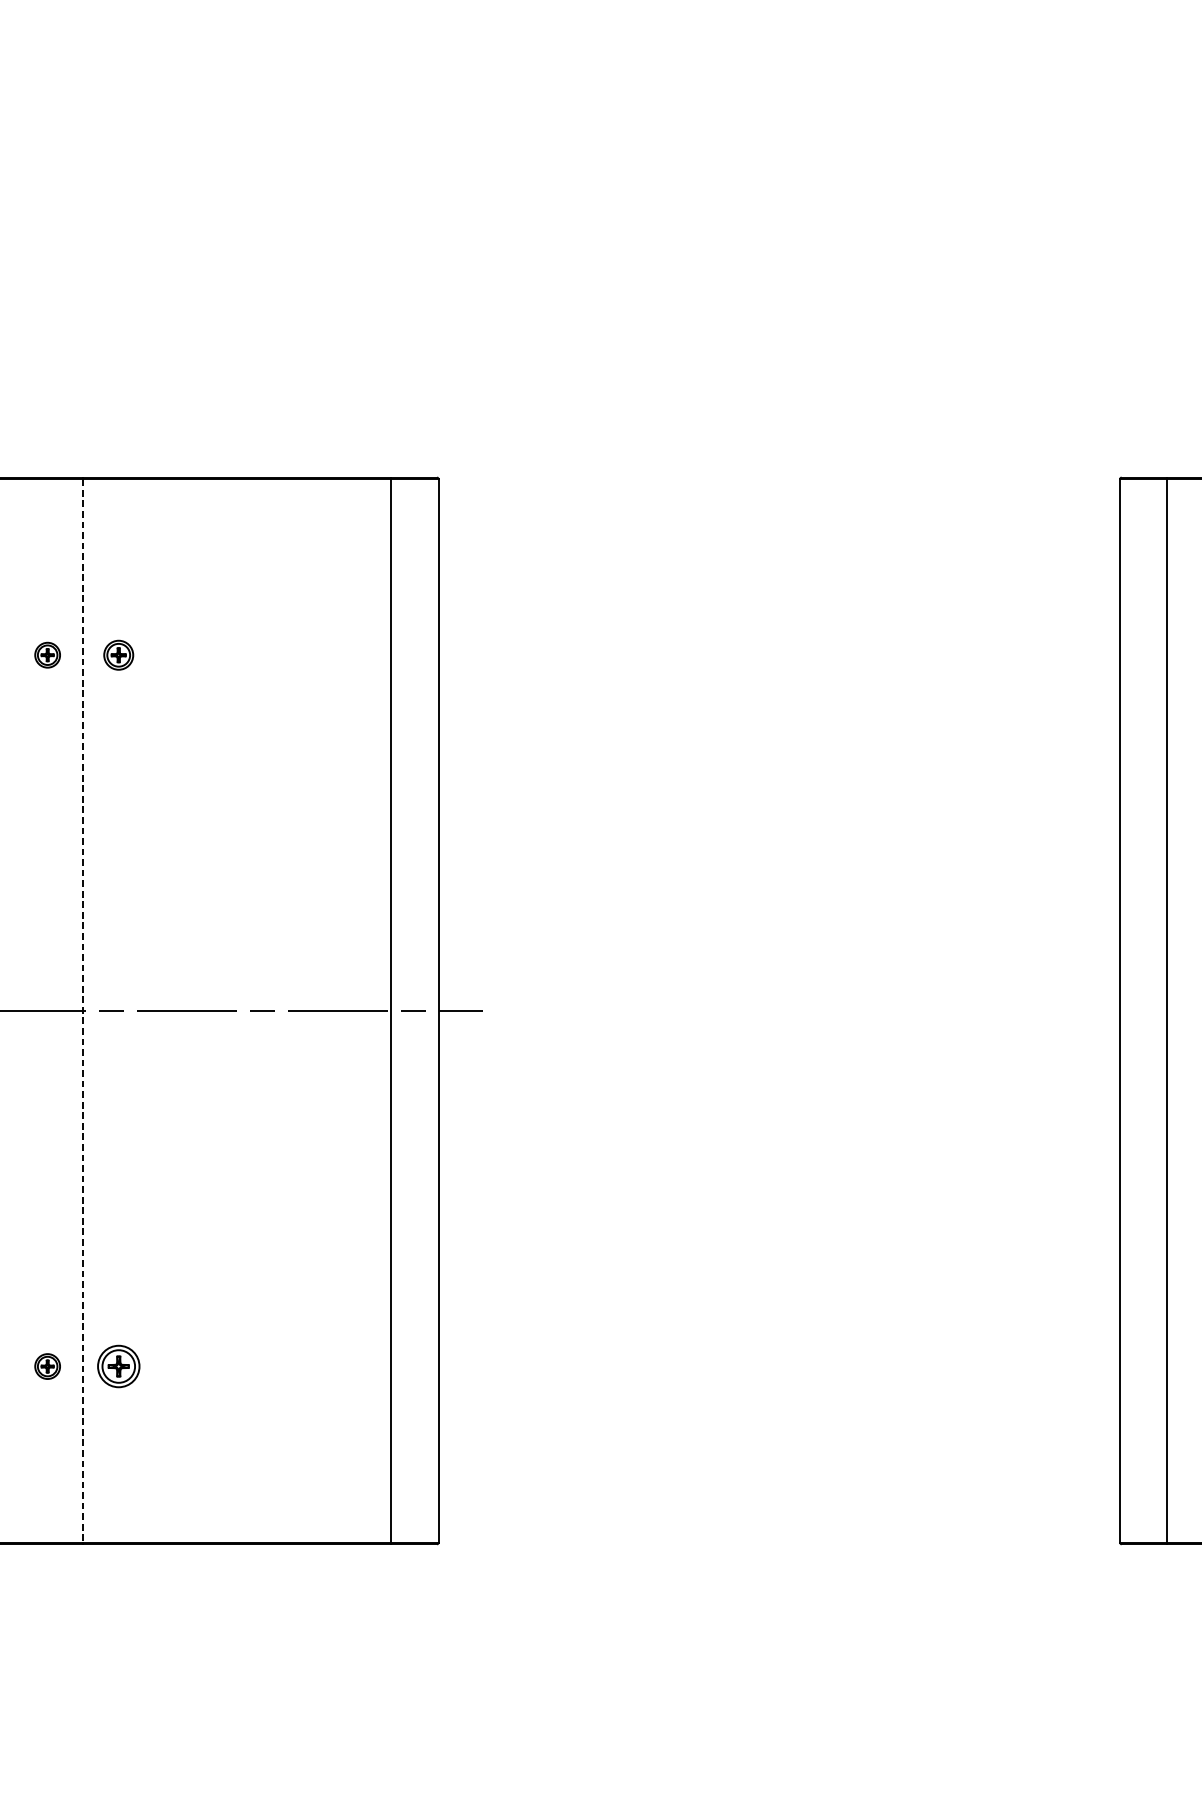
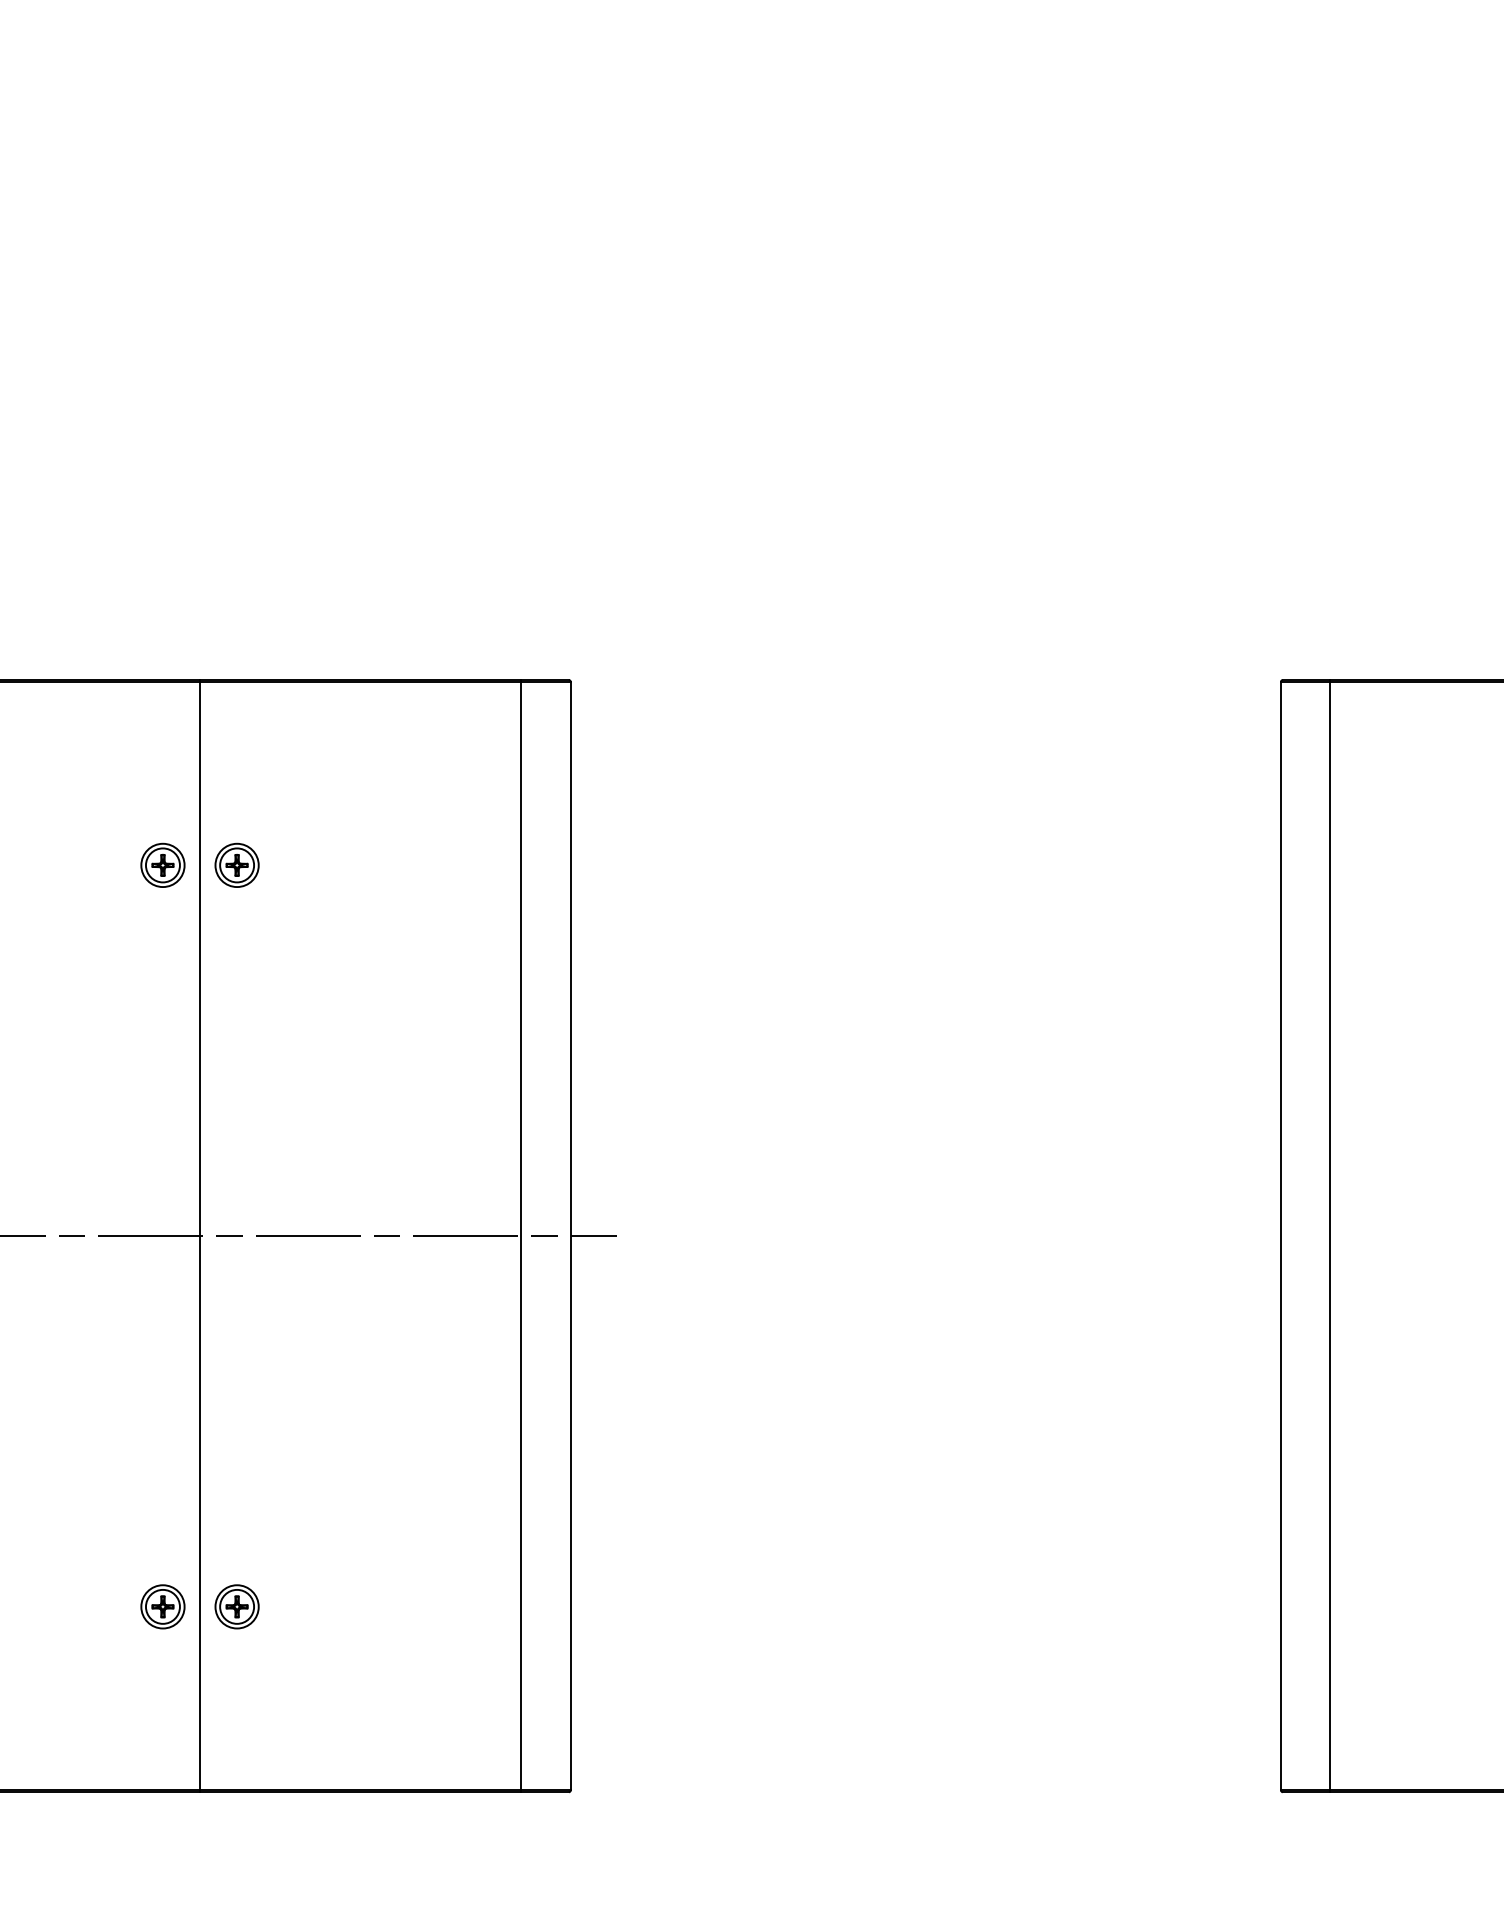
part: (47, 654) -> (162, 864), size x1.67
part: (118, 654) -> (236, 864), size x1.43
line: (83, 1011) -> (200, 1236), dashed -> solid
part: (47, 1366) -> (162, 1606), size x1.67

